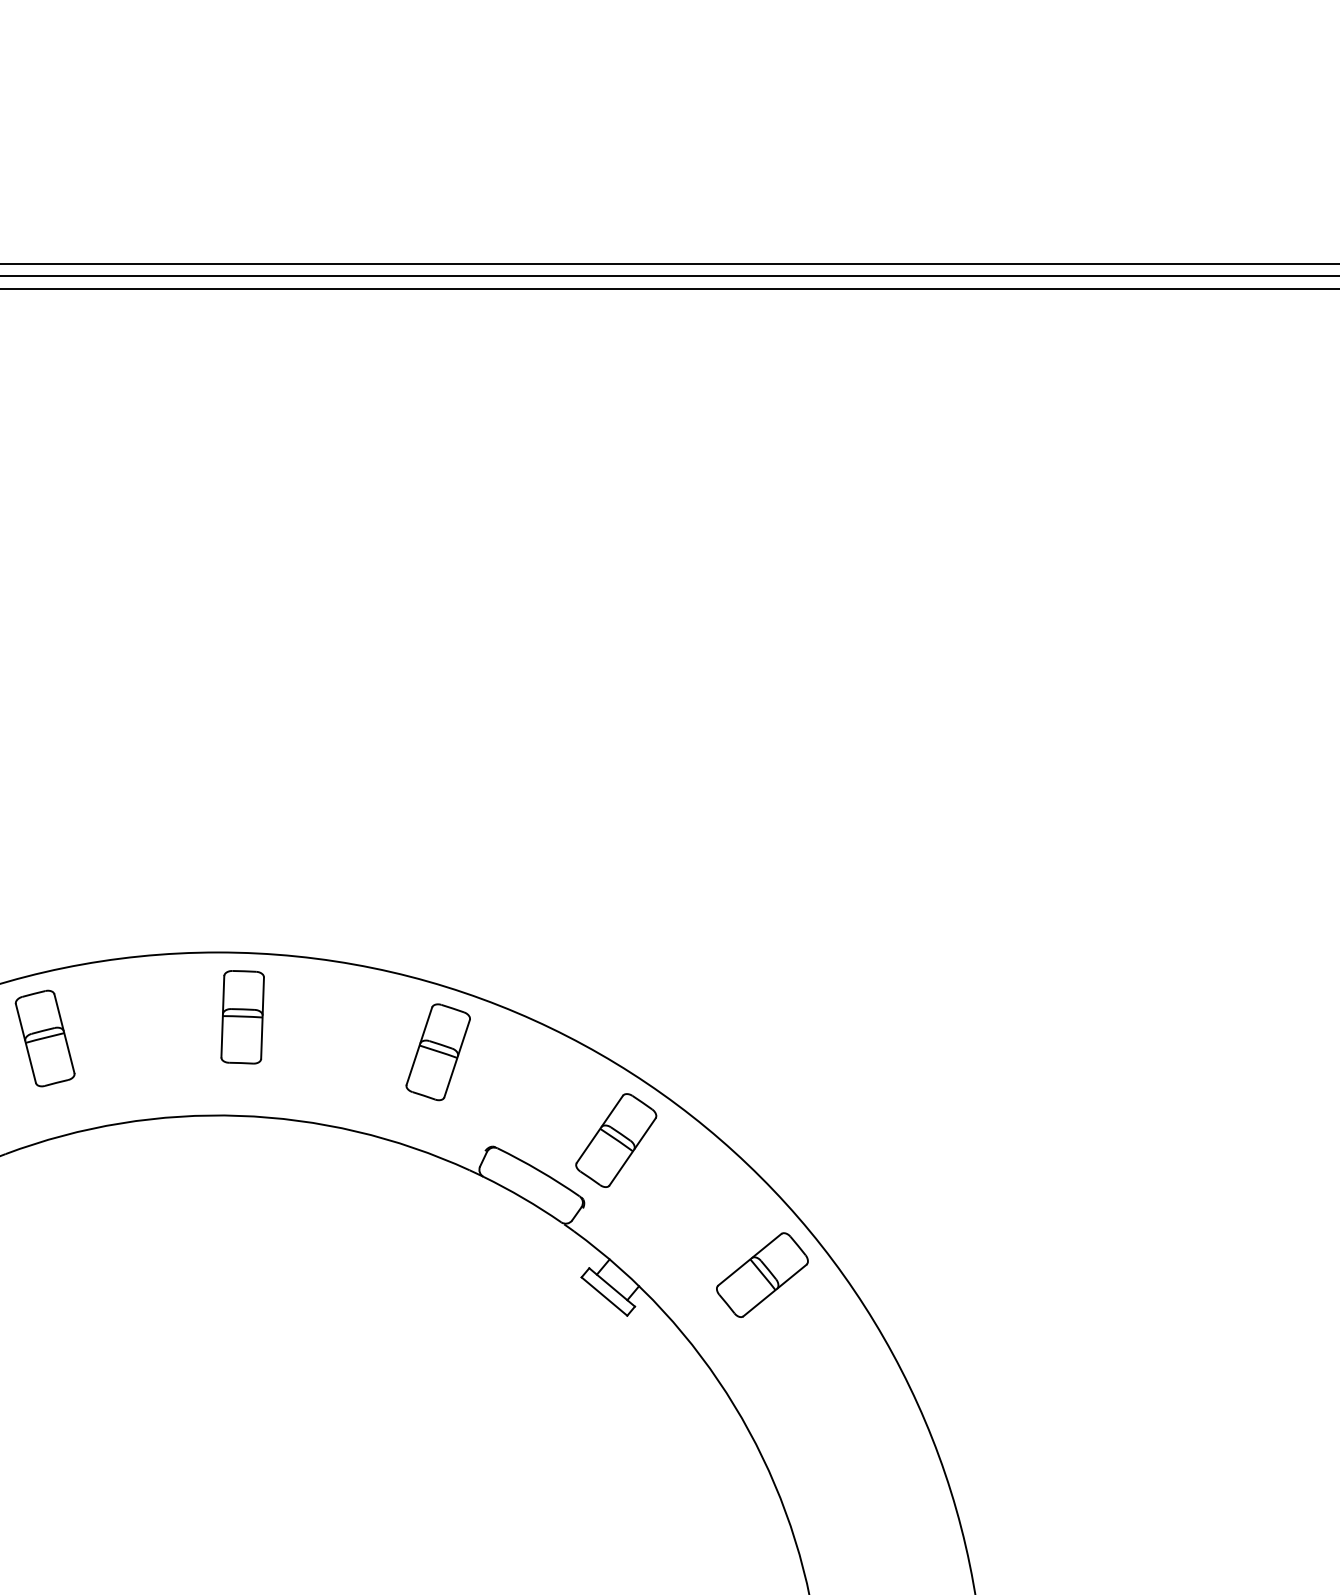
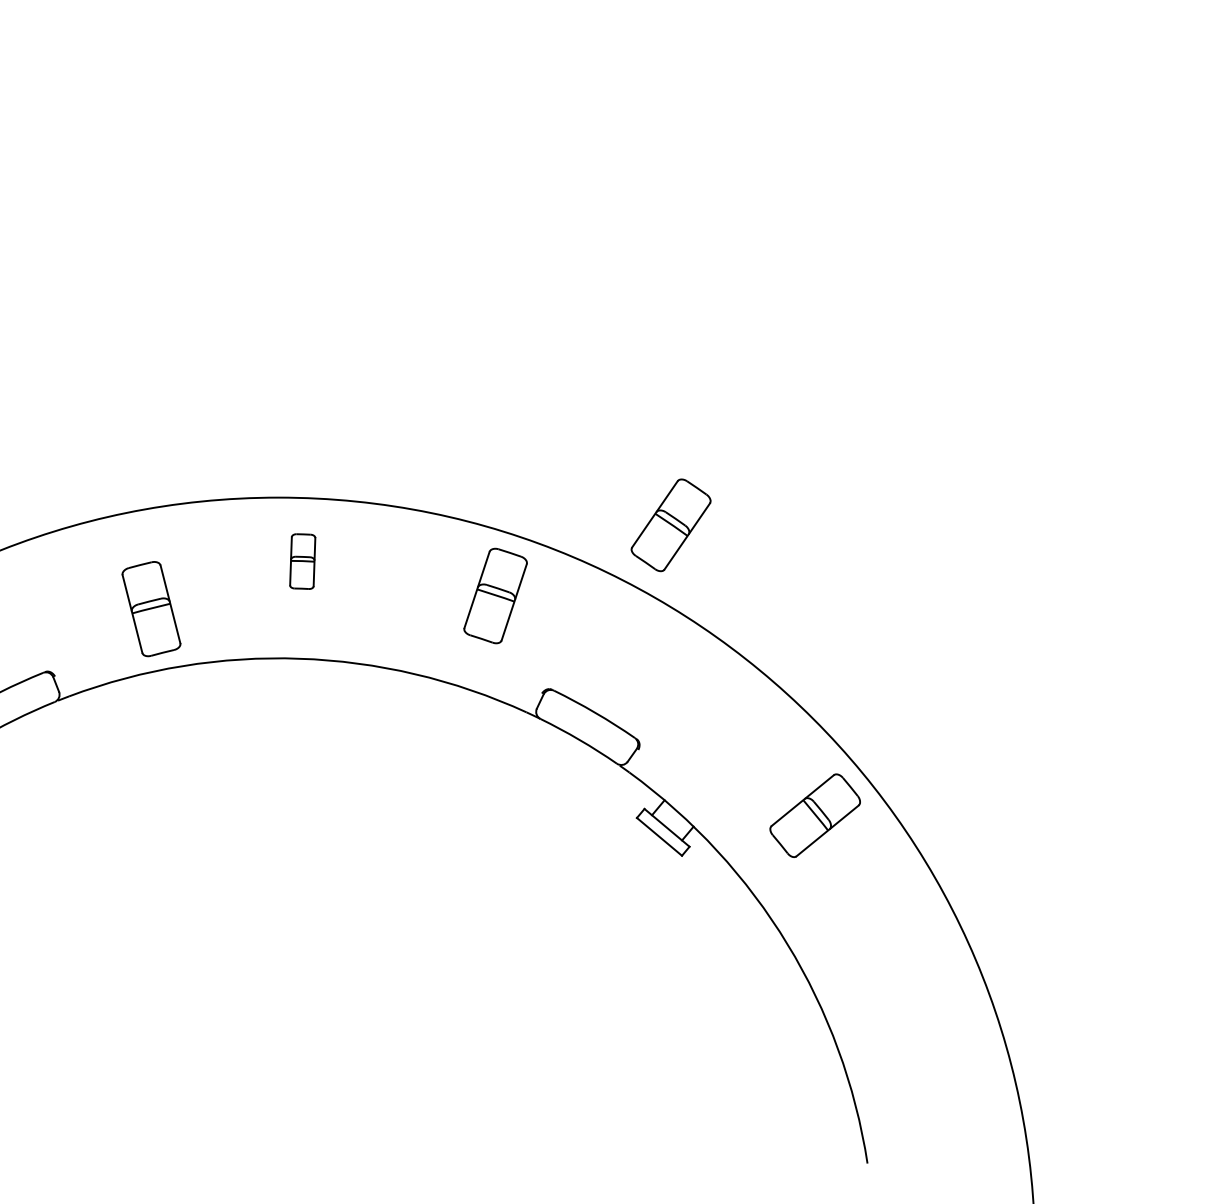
part: (242, 1017) -> (302, 561), size x0.6
part: (44, 1038) -> (150, 609), moved
part: (616, 1140) -> (671, 525), moved

